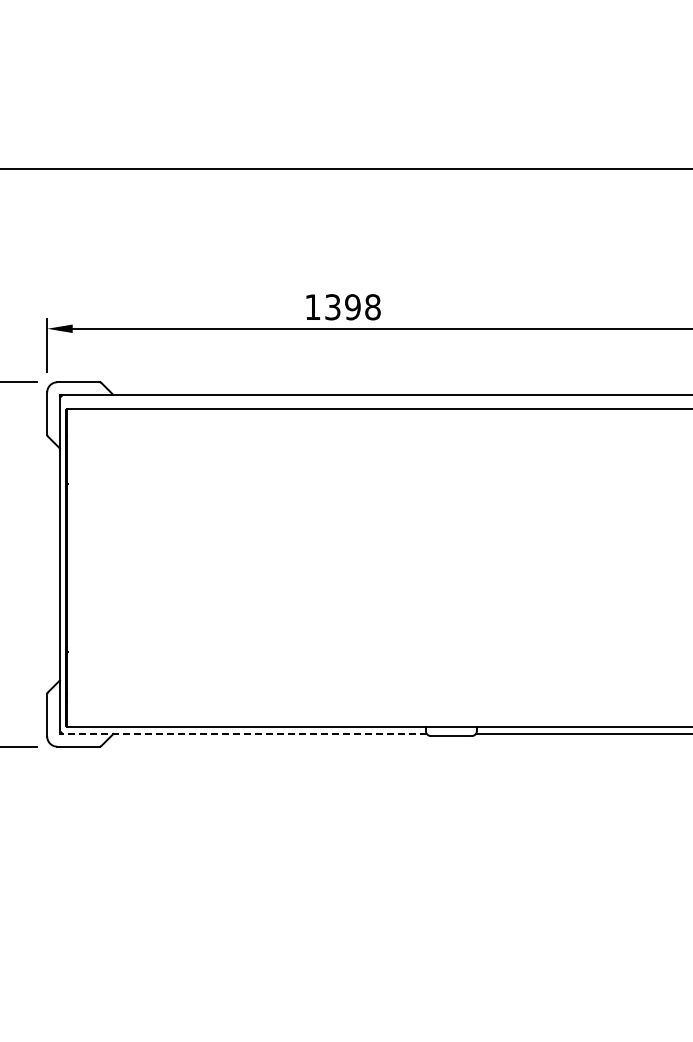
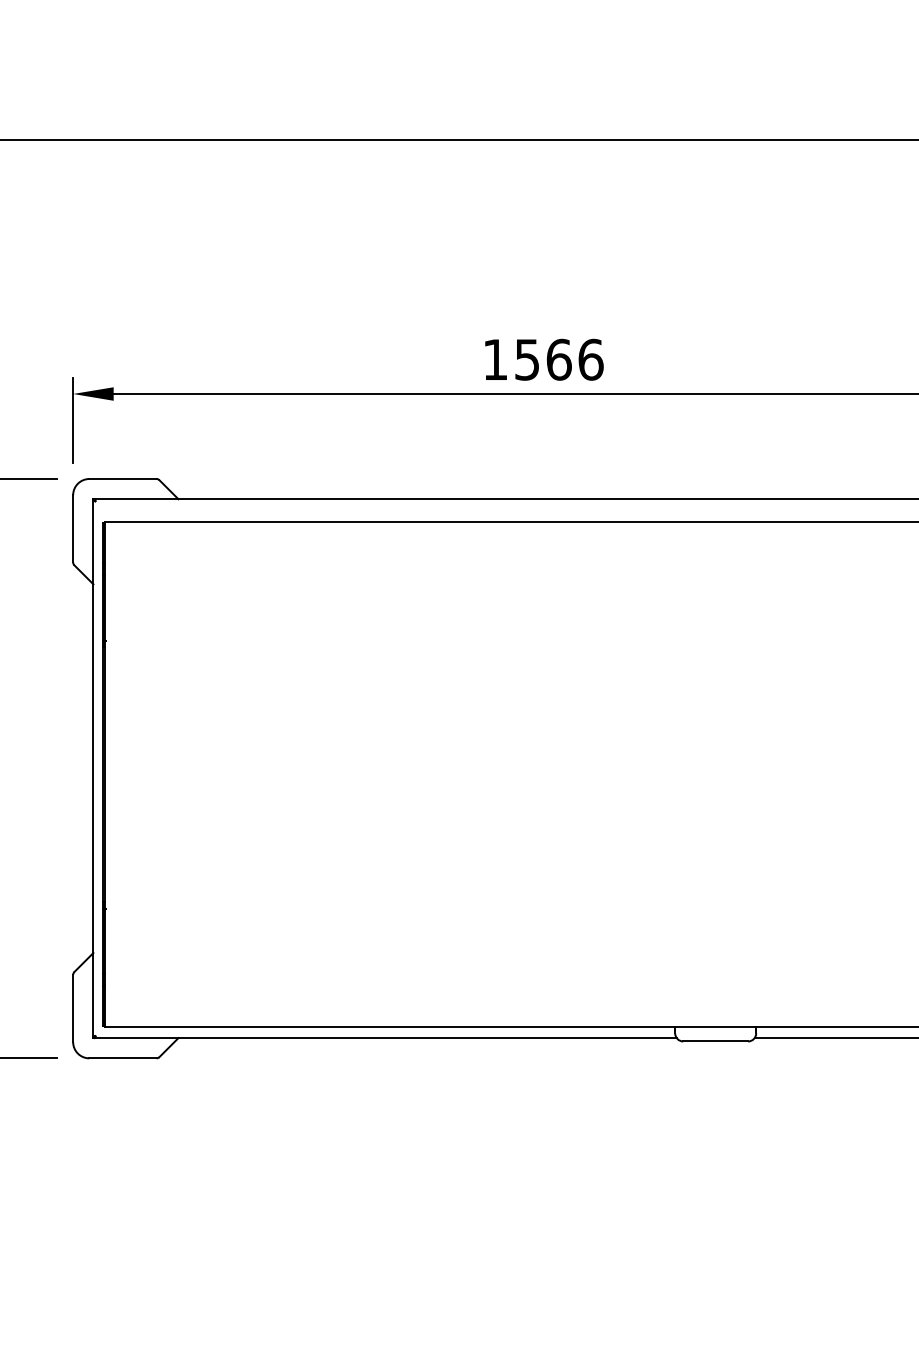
text: (353, 307) -> (560, 360), 1398 -> 1566
line: (243, 733) -> (385, 1037), dashed -> solid

